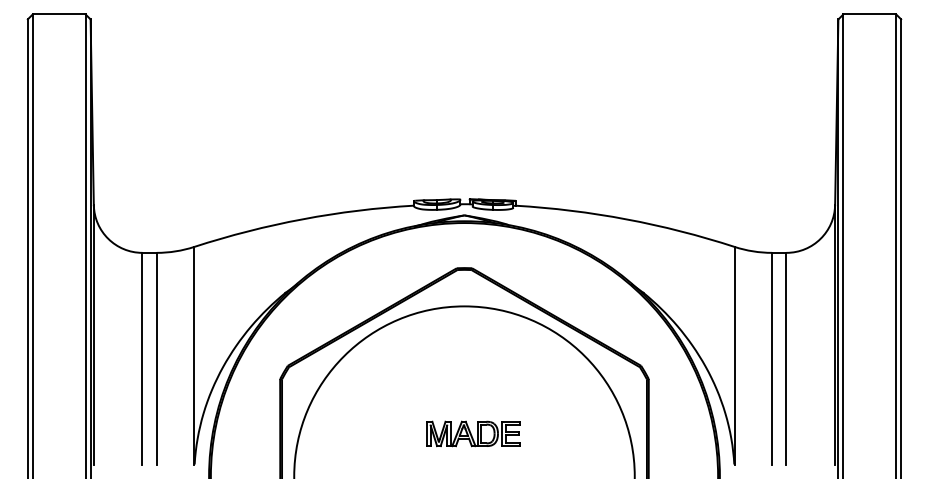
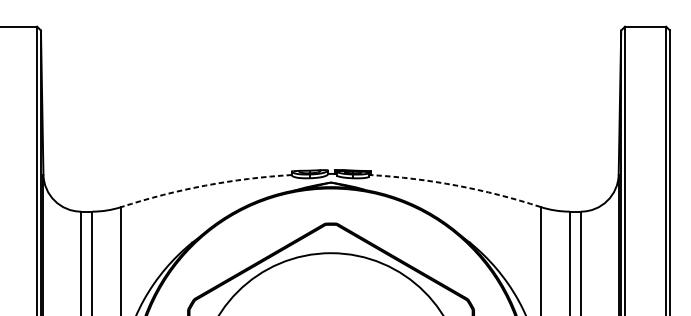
arc: (302, 219) -> (205, 185), solid -> dashed
arc: (626, 219) -> (456, 185), solid -> dashed

